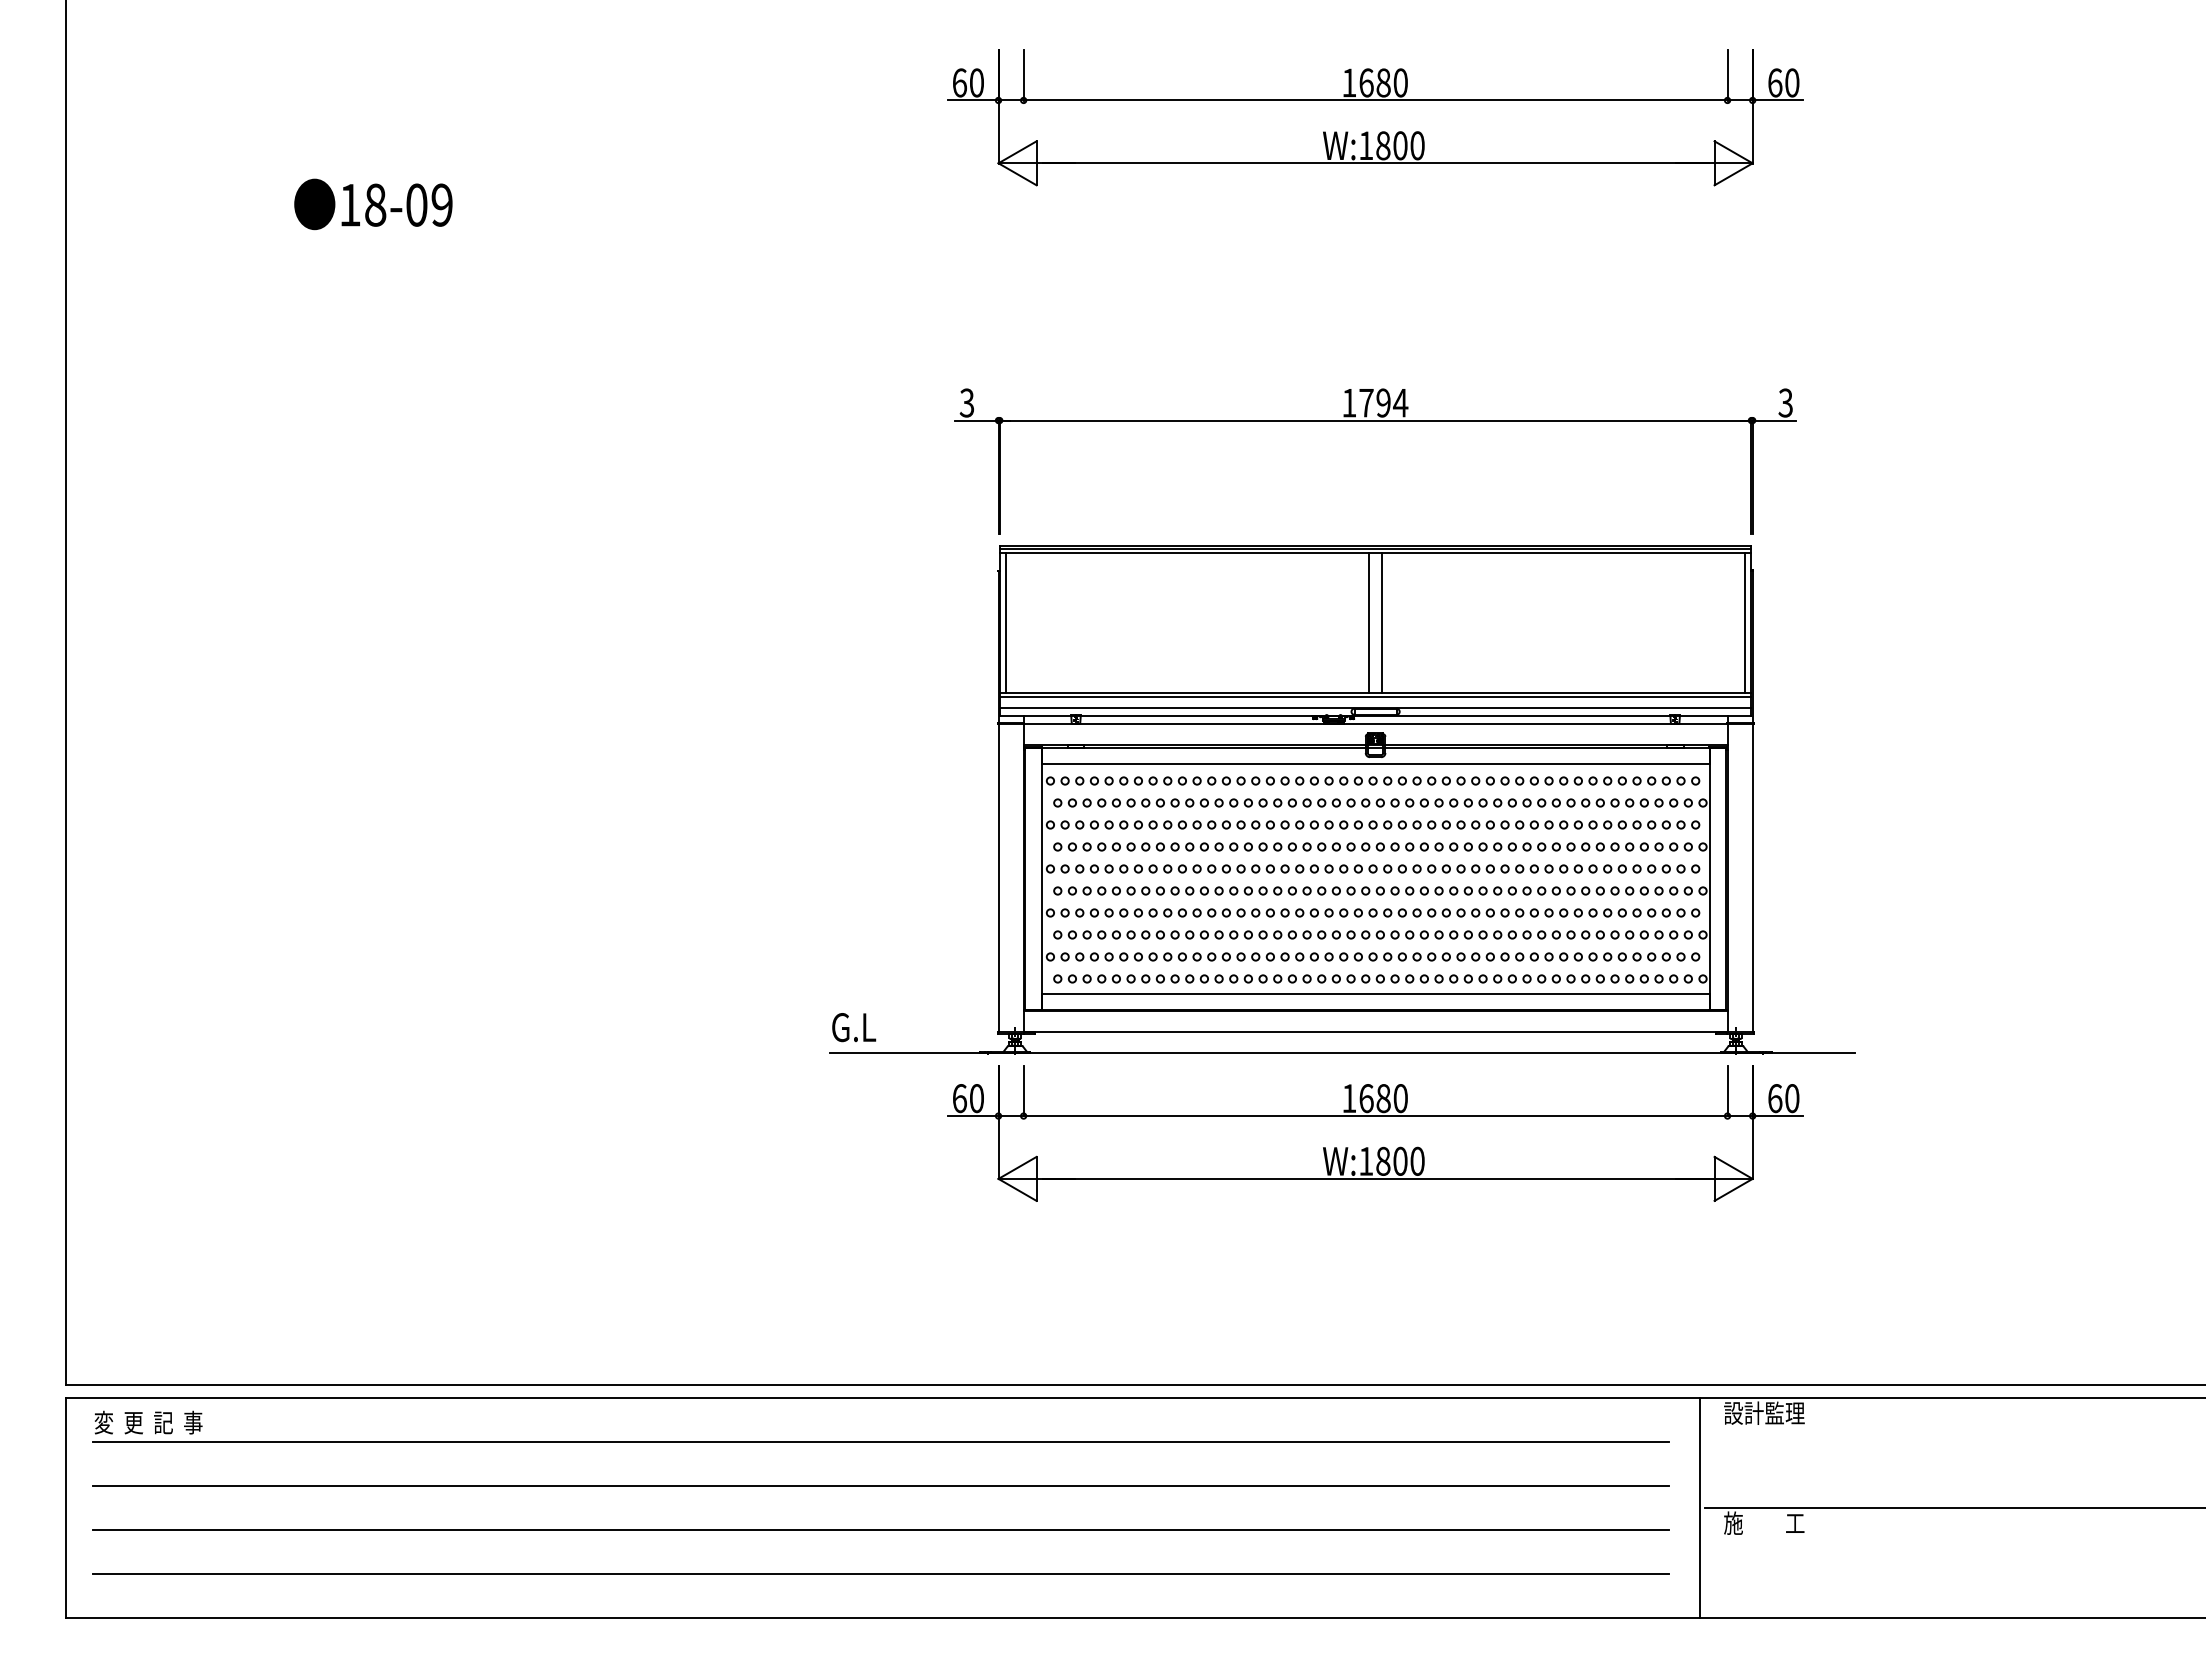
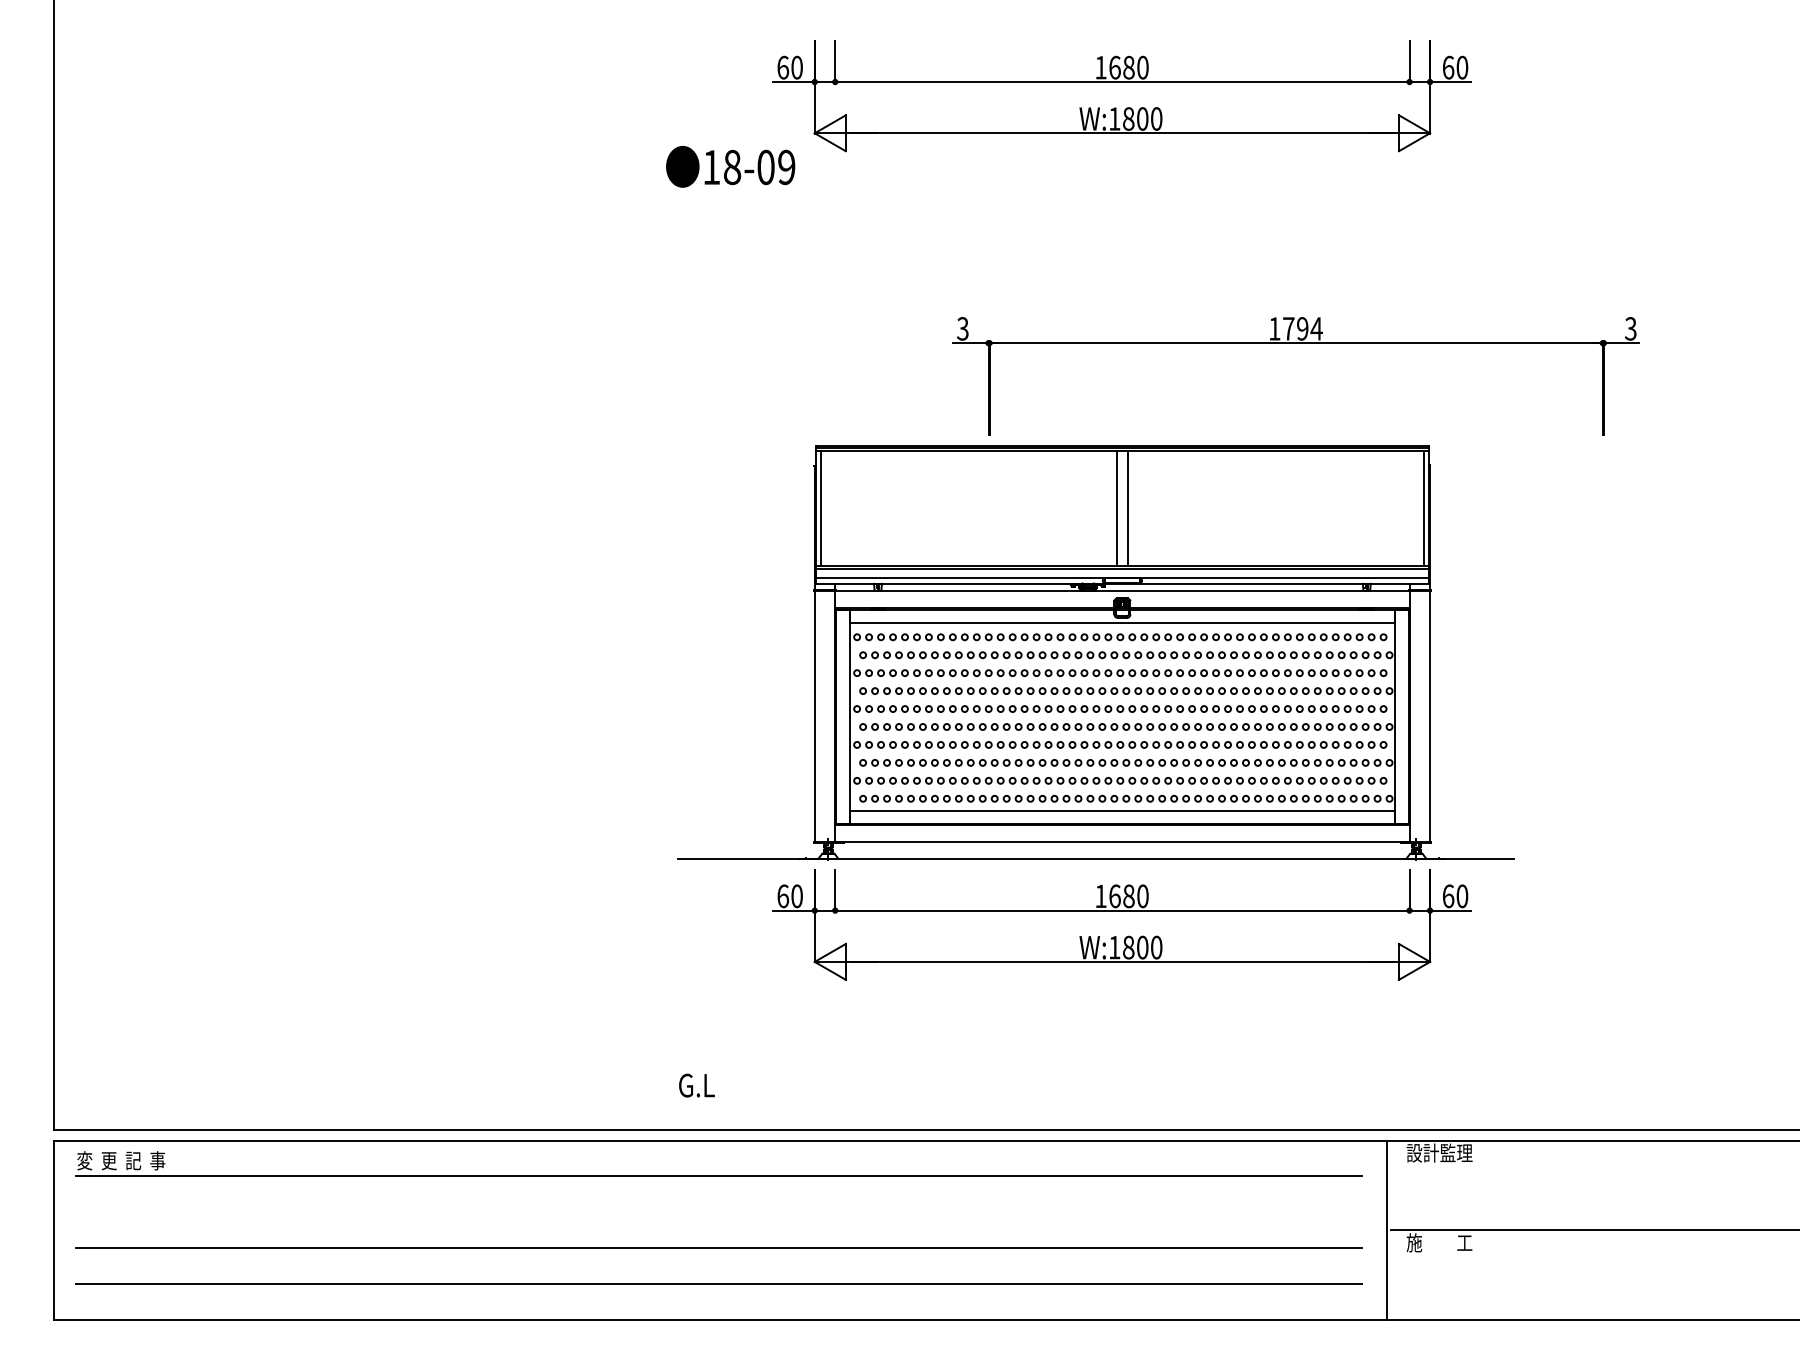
text: (373, 204) -> (730, 166), moved
part: (1375, 421) -> (1296, 343), moved
text: (854, 1027) -> (697, 1085), moved
line: (880, 1485) -> (718, 1212), removed

